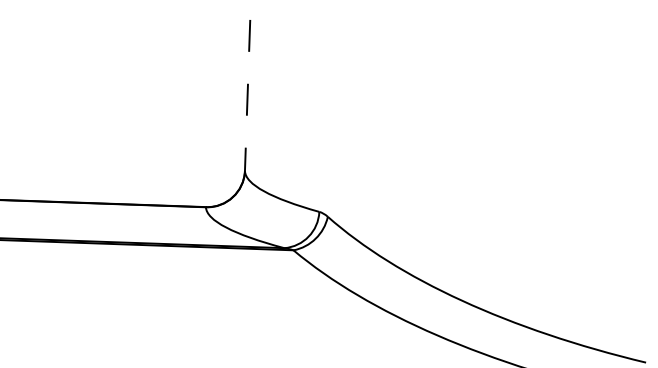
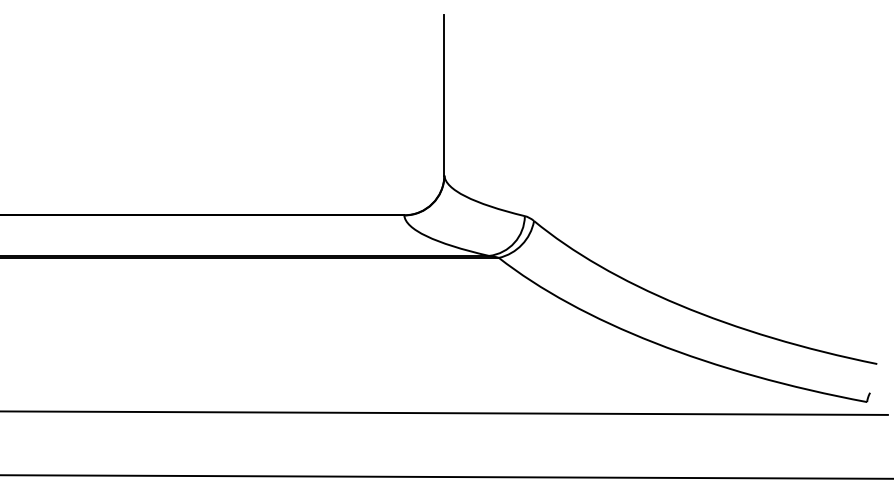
line: (247, 95) -> (444, 95), dashed -> solid

